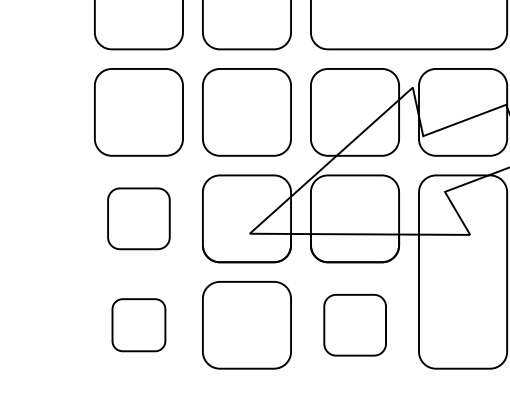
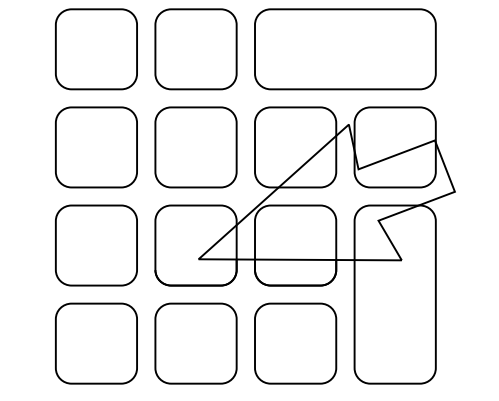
part: (138, 218) -> (96, 245), size x1.43
part: (138, 325) -> (96, 343), size x1.67
part: (354, 325) -> (295, 343), size x1.43

